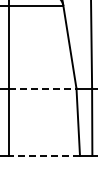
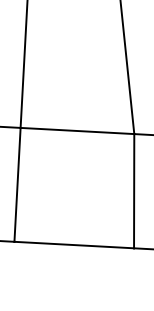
line: (42, 88) -> (76, 130), dashed -> solid
line: (44, 155) -> (73, 244), dashed -> solid

